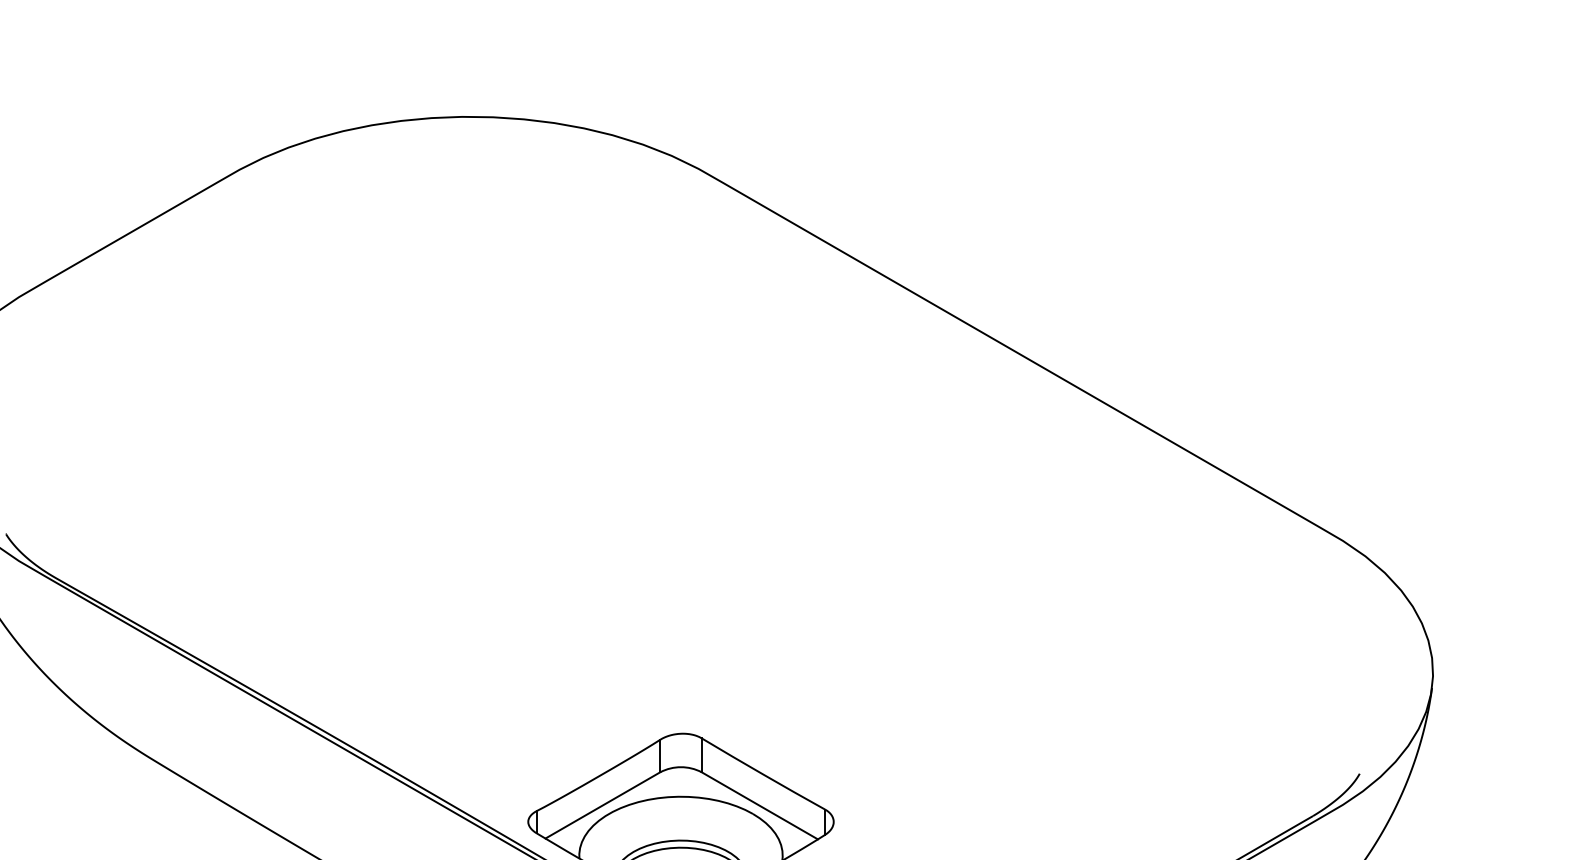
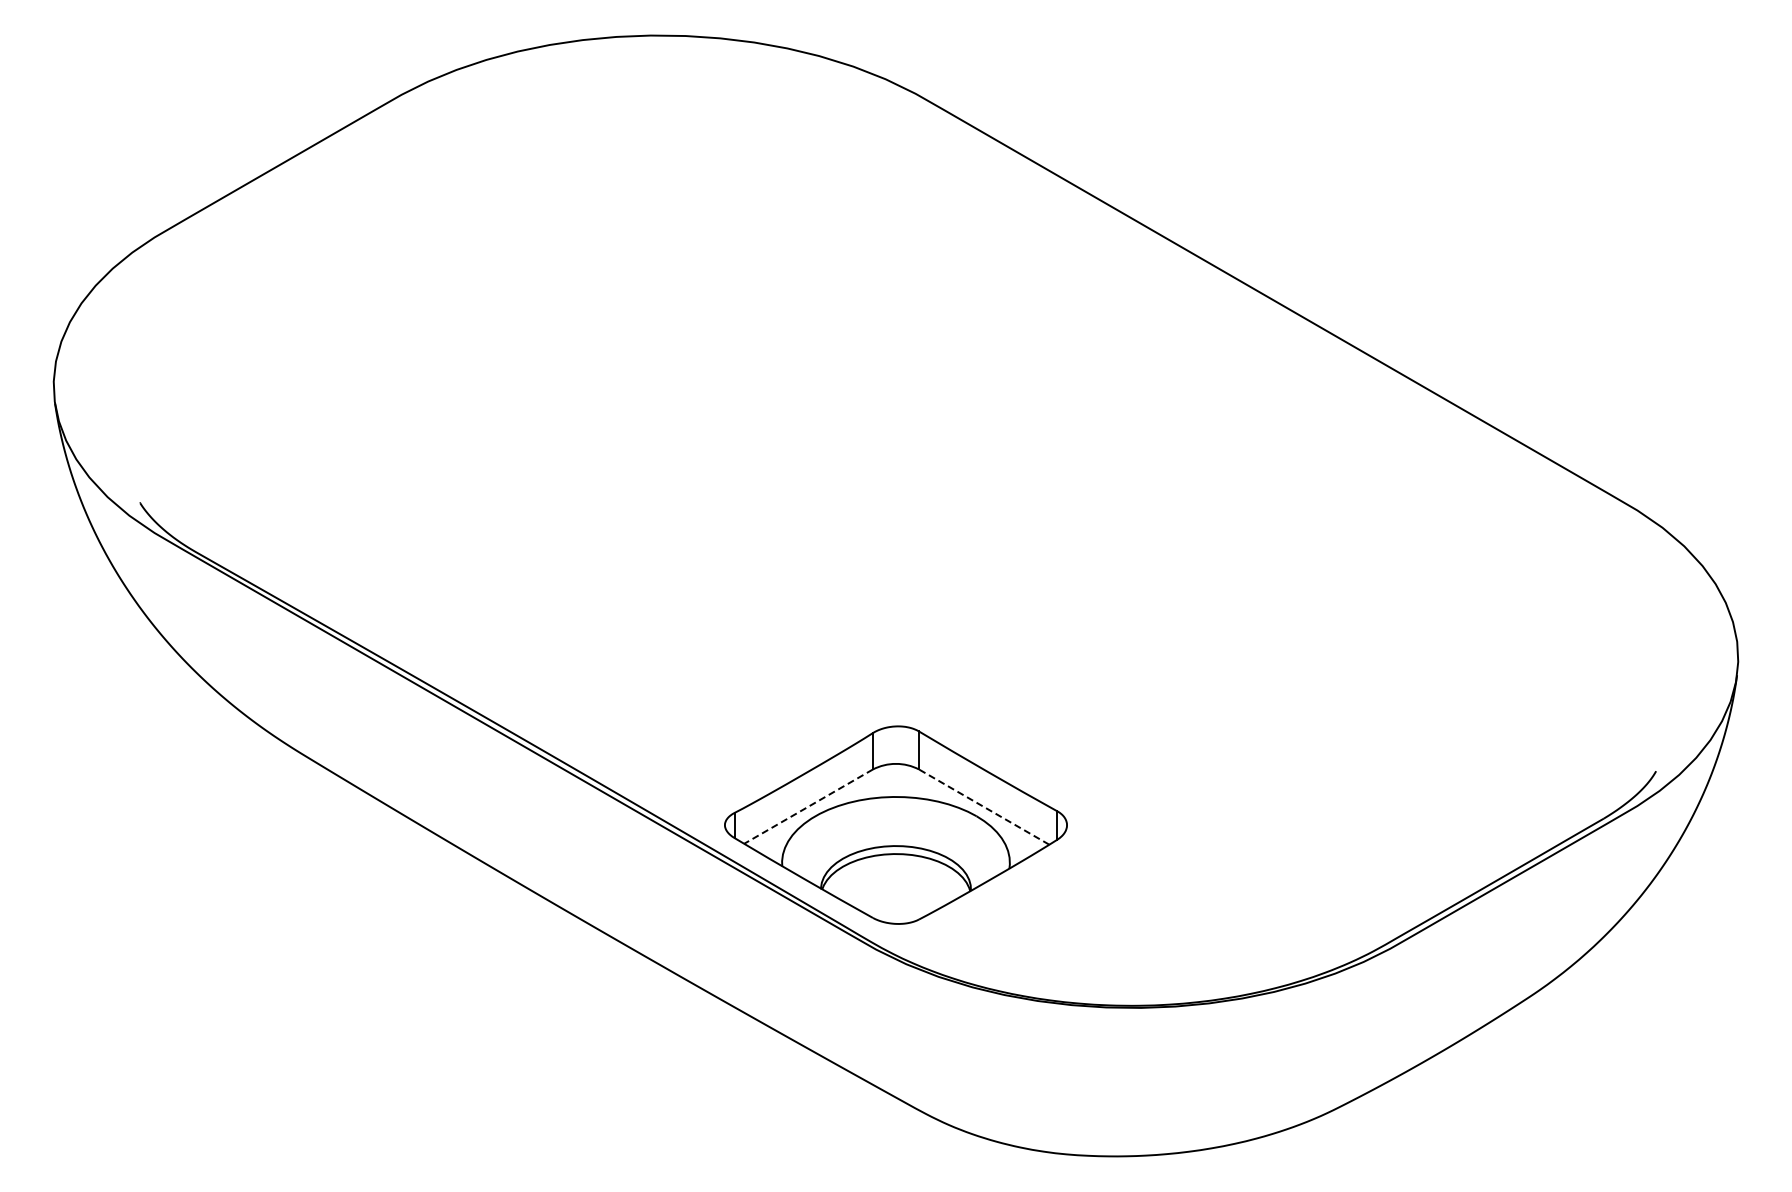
line: (602, 805) -> (808, 806), solid -> dashed
line: (759, 805) -> (983, 806), solid -> dashed

